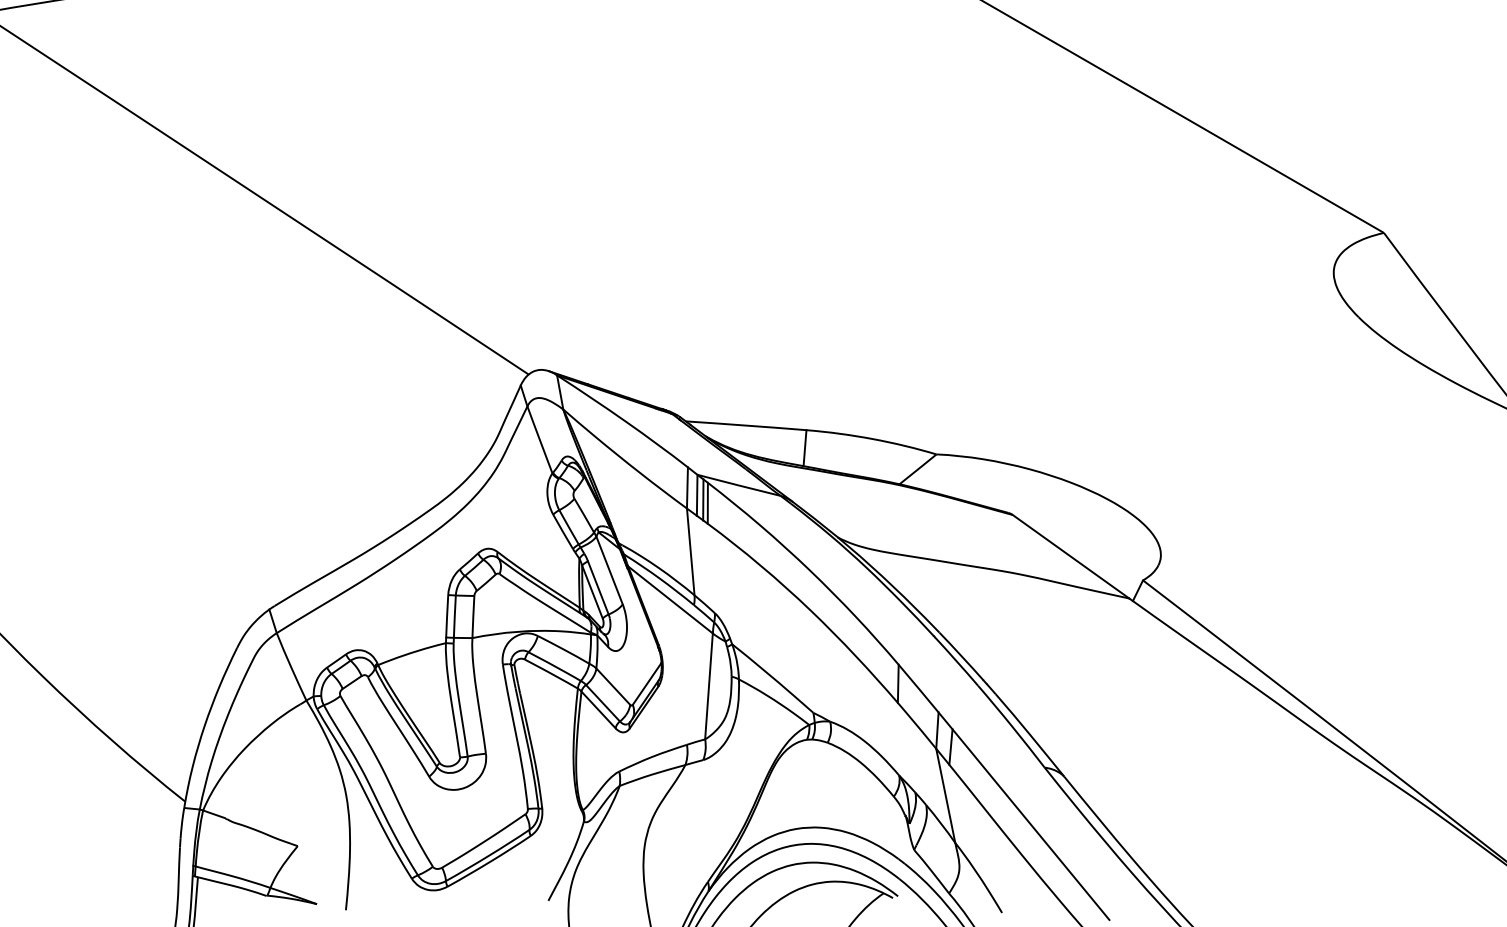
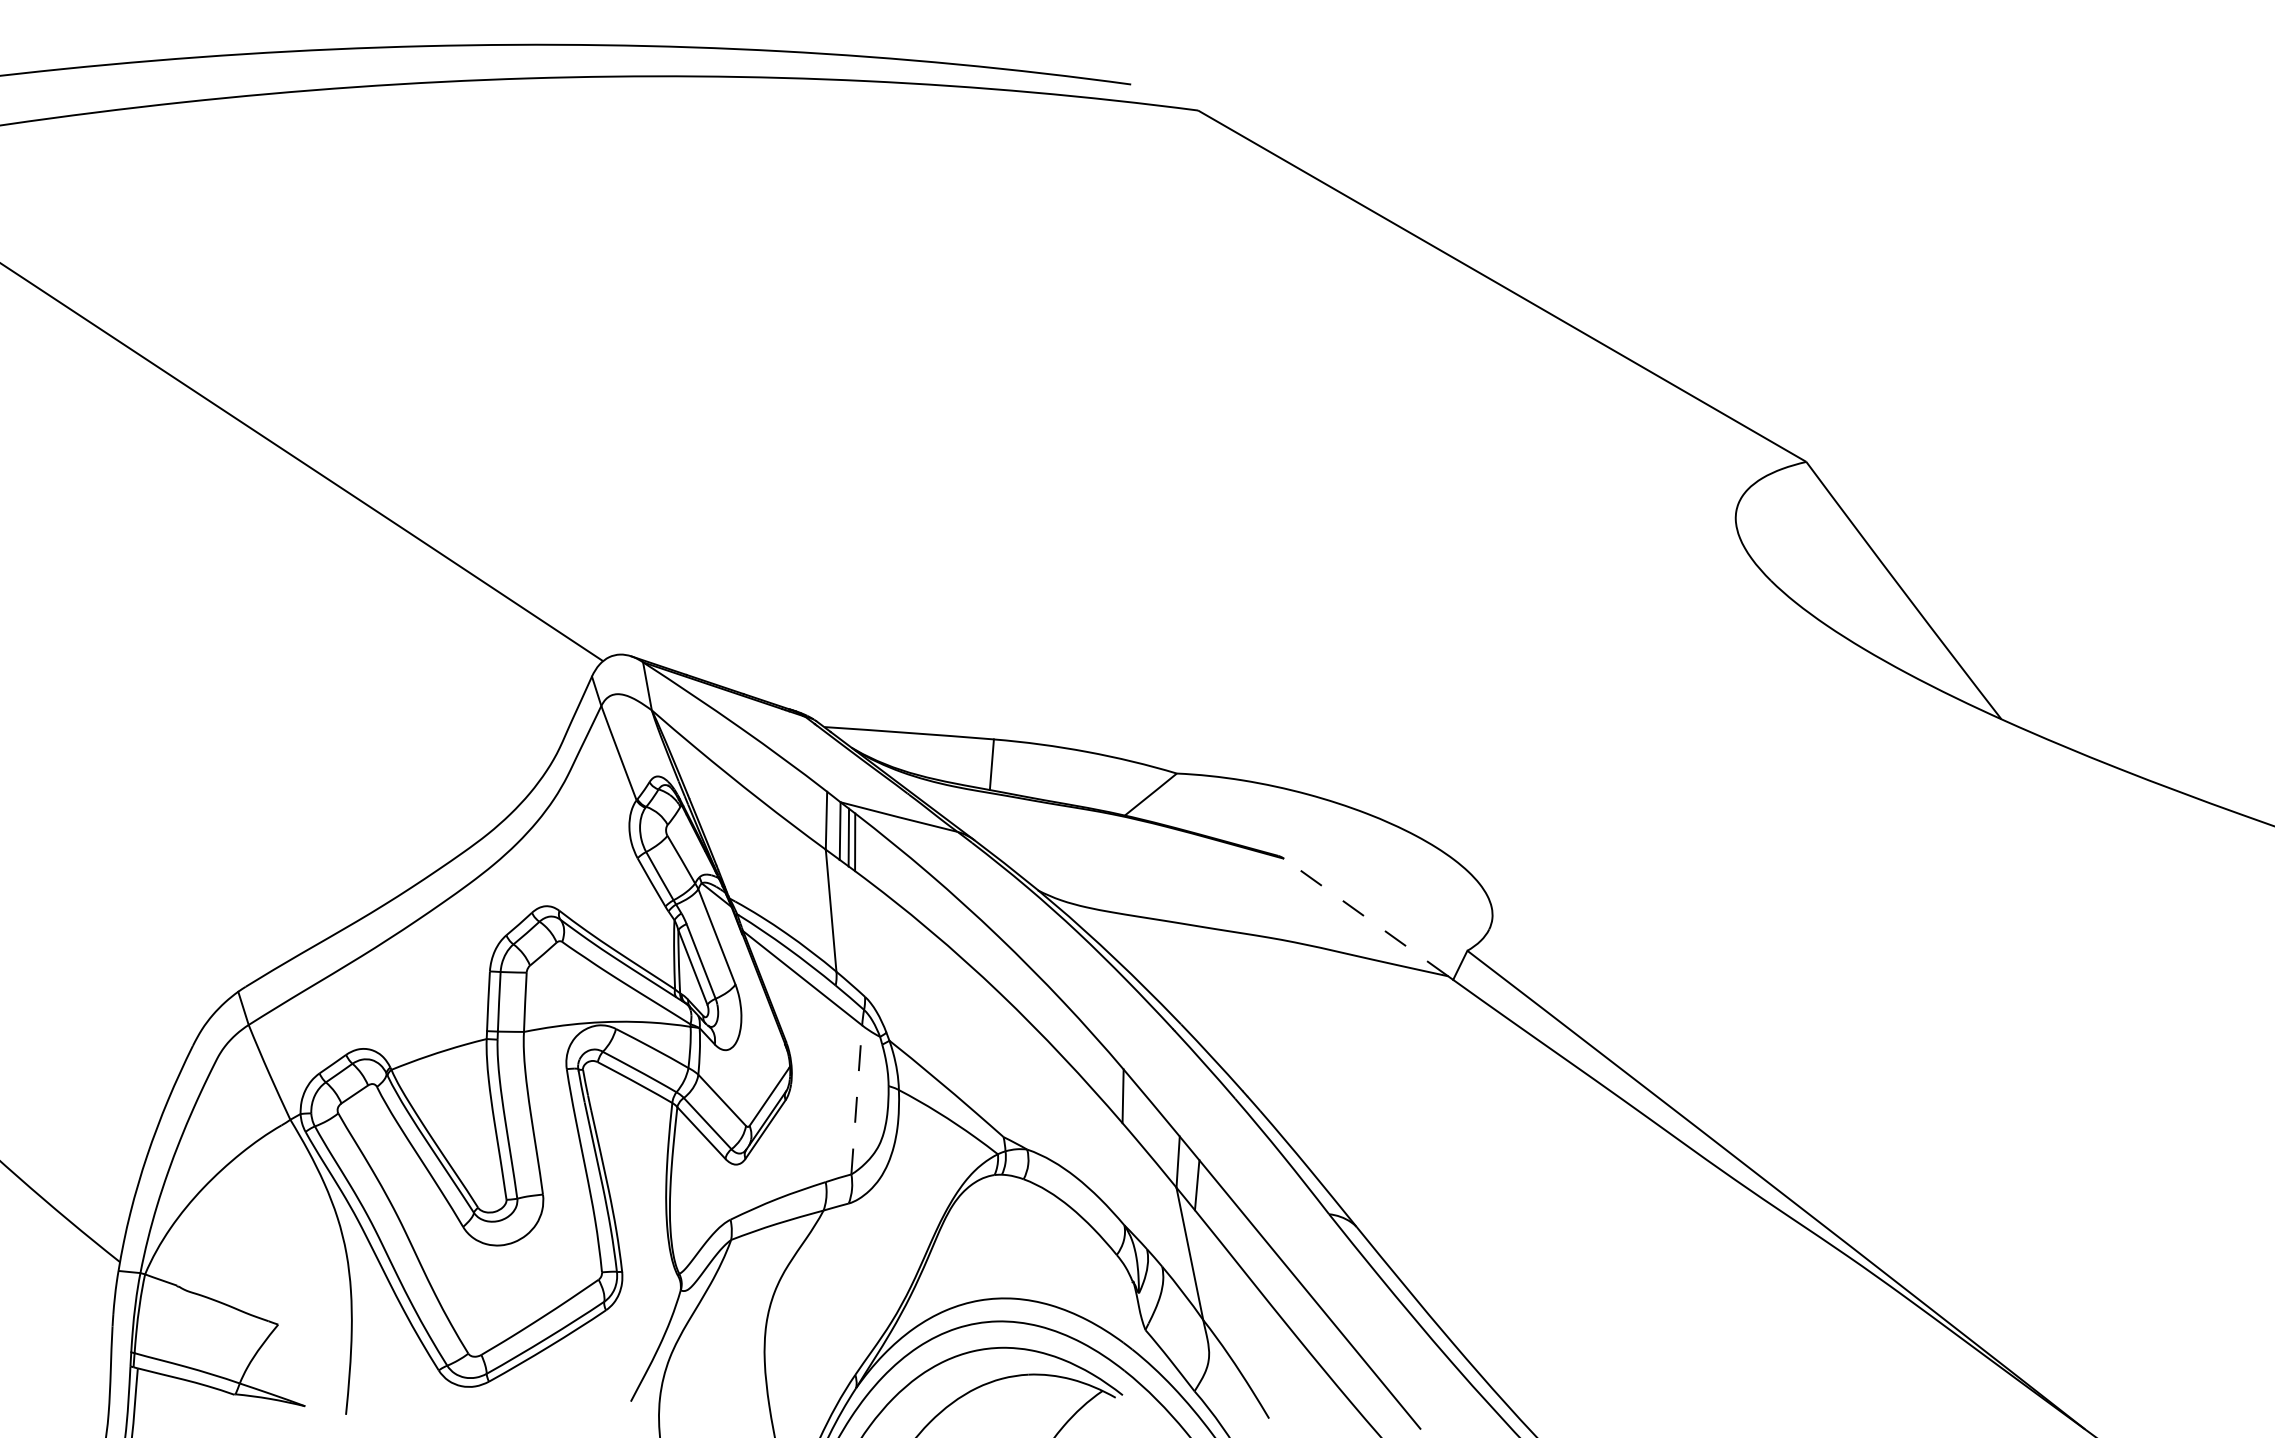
line: (1071, 556) -> (1366, 917), solid -> dashed
line: (708, 686) -> (856, 1099), solid -> dashed

